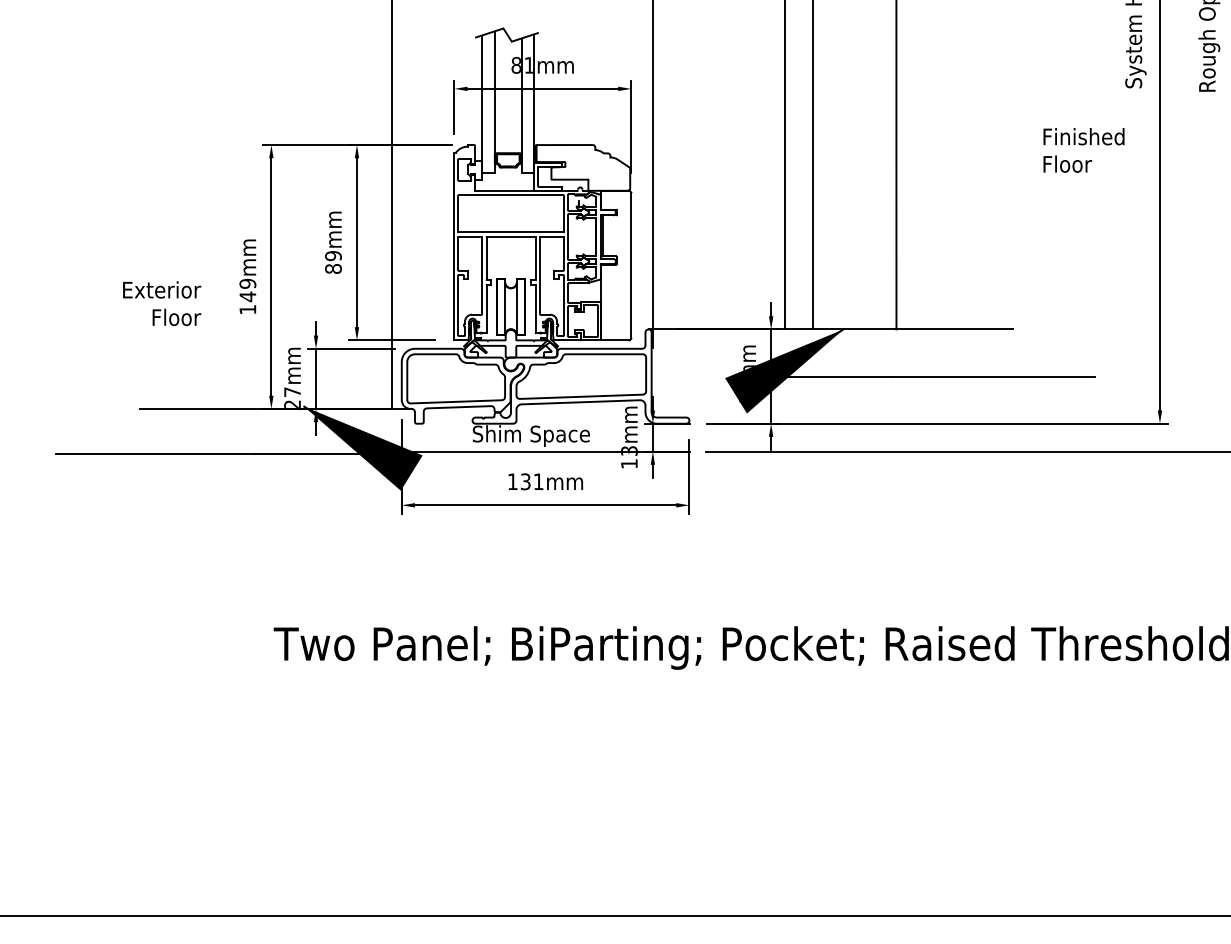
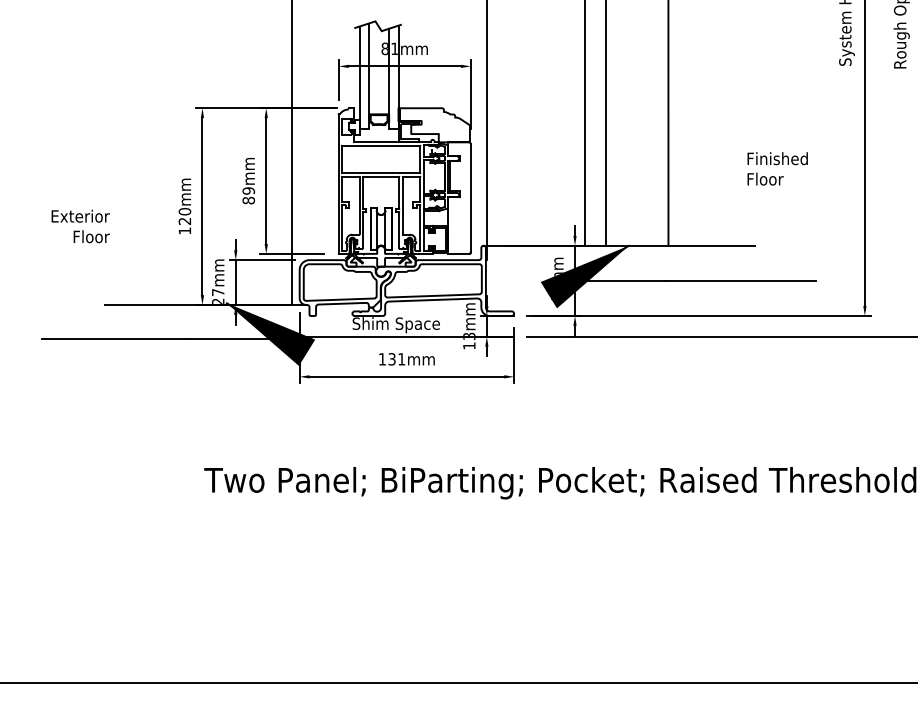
text: (1083, 150) -> (777, 168), moved
text: (247, 290) -> (184, 216), 149mm -> 120mm
text: (162, 303) -> (81, 226), moved

